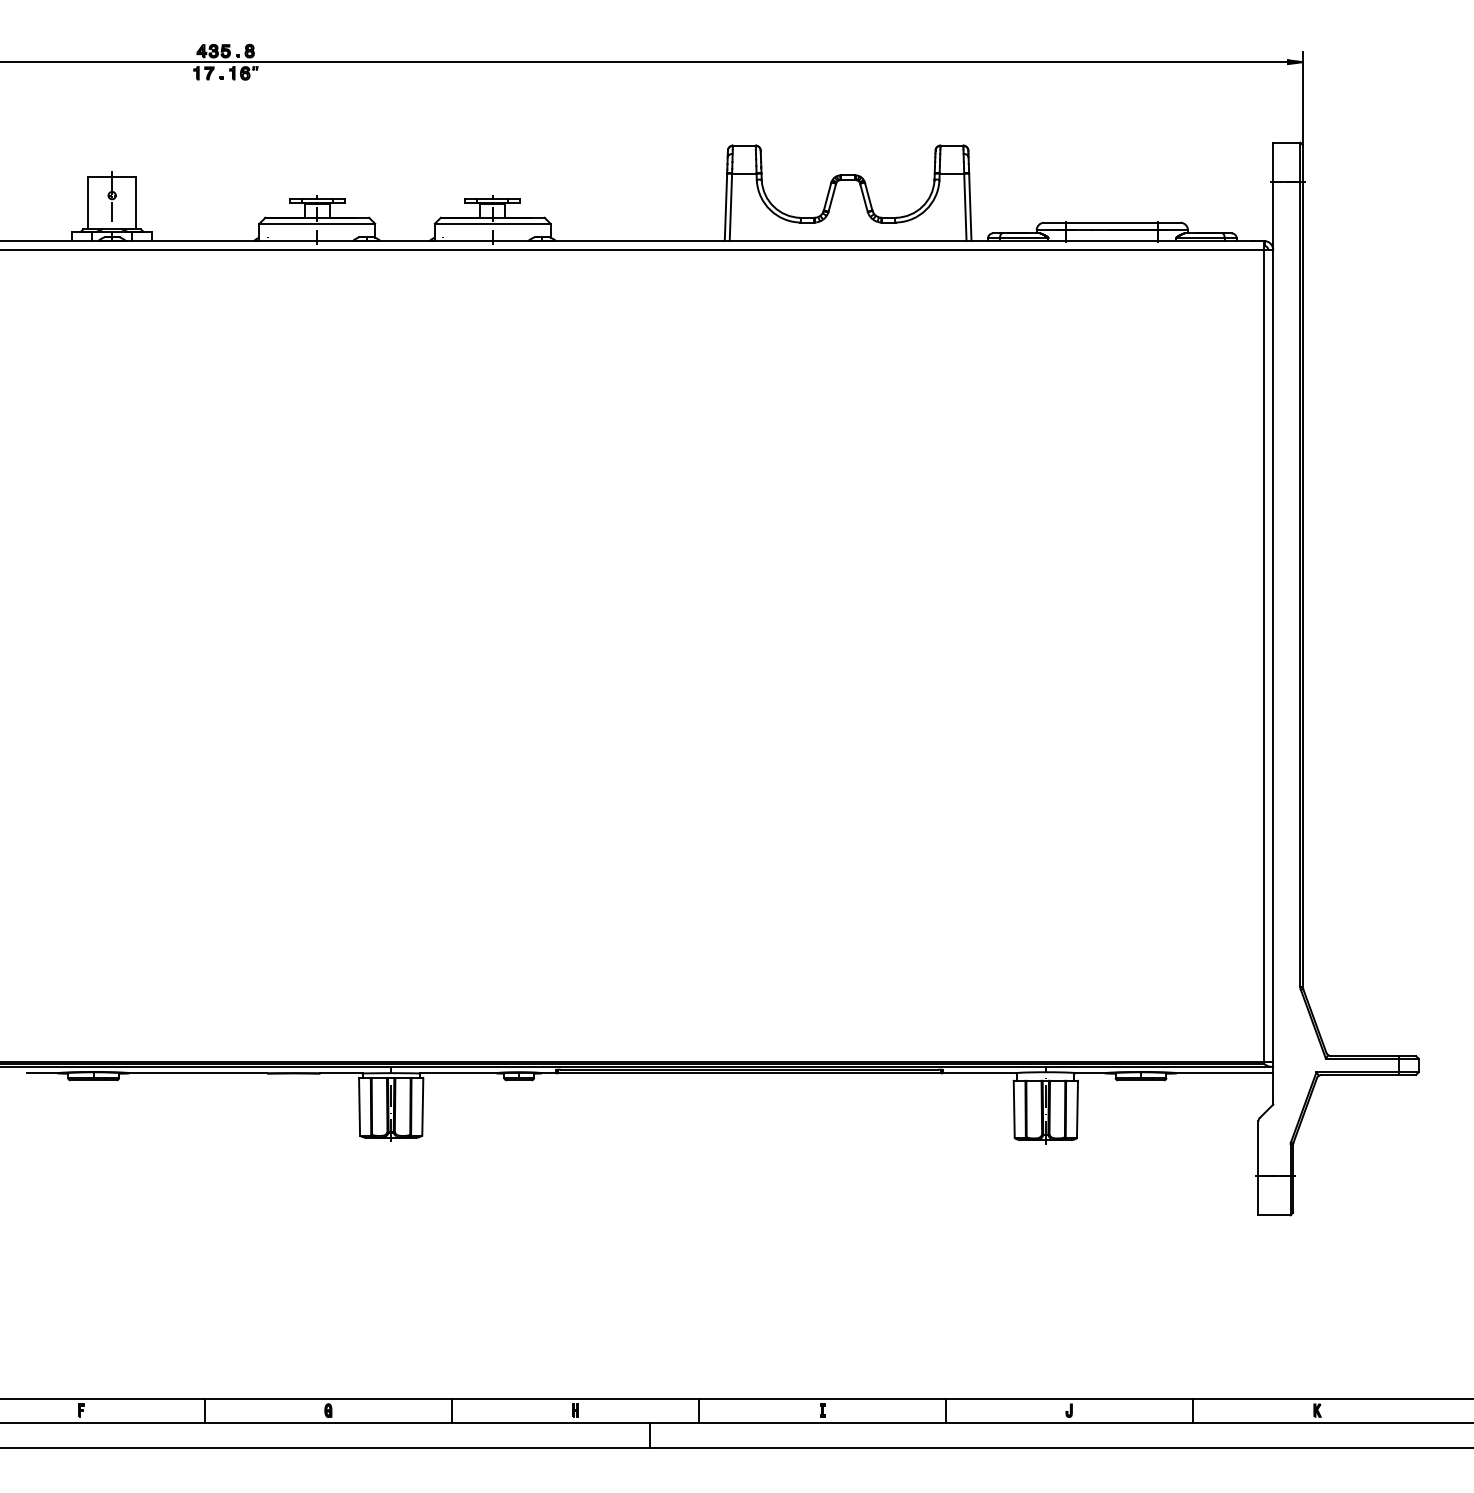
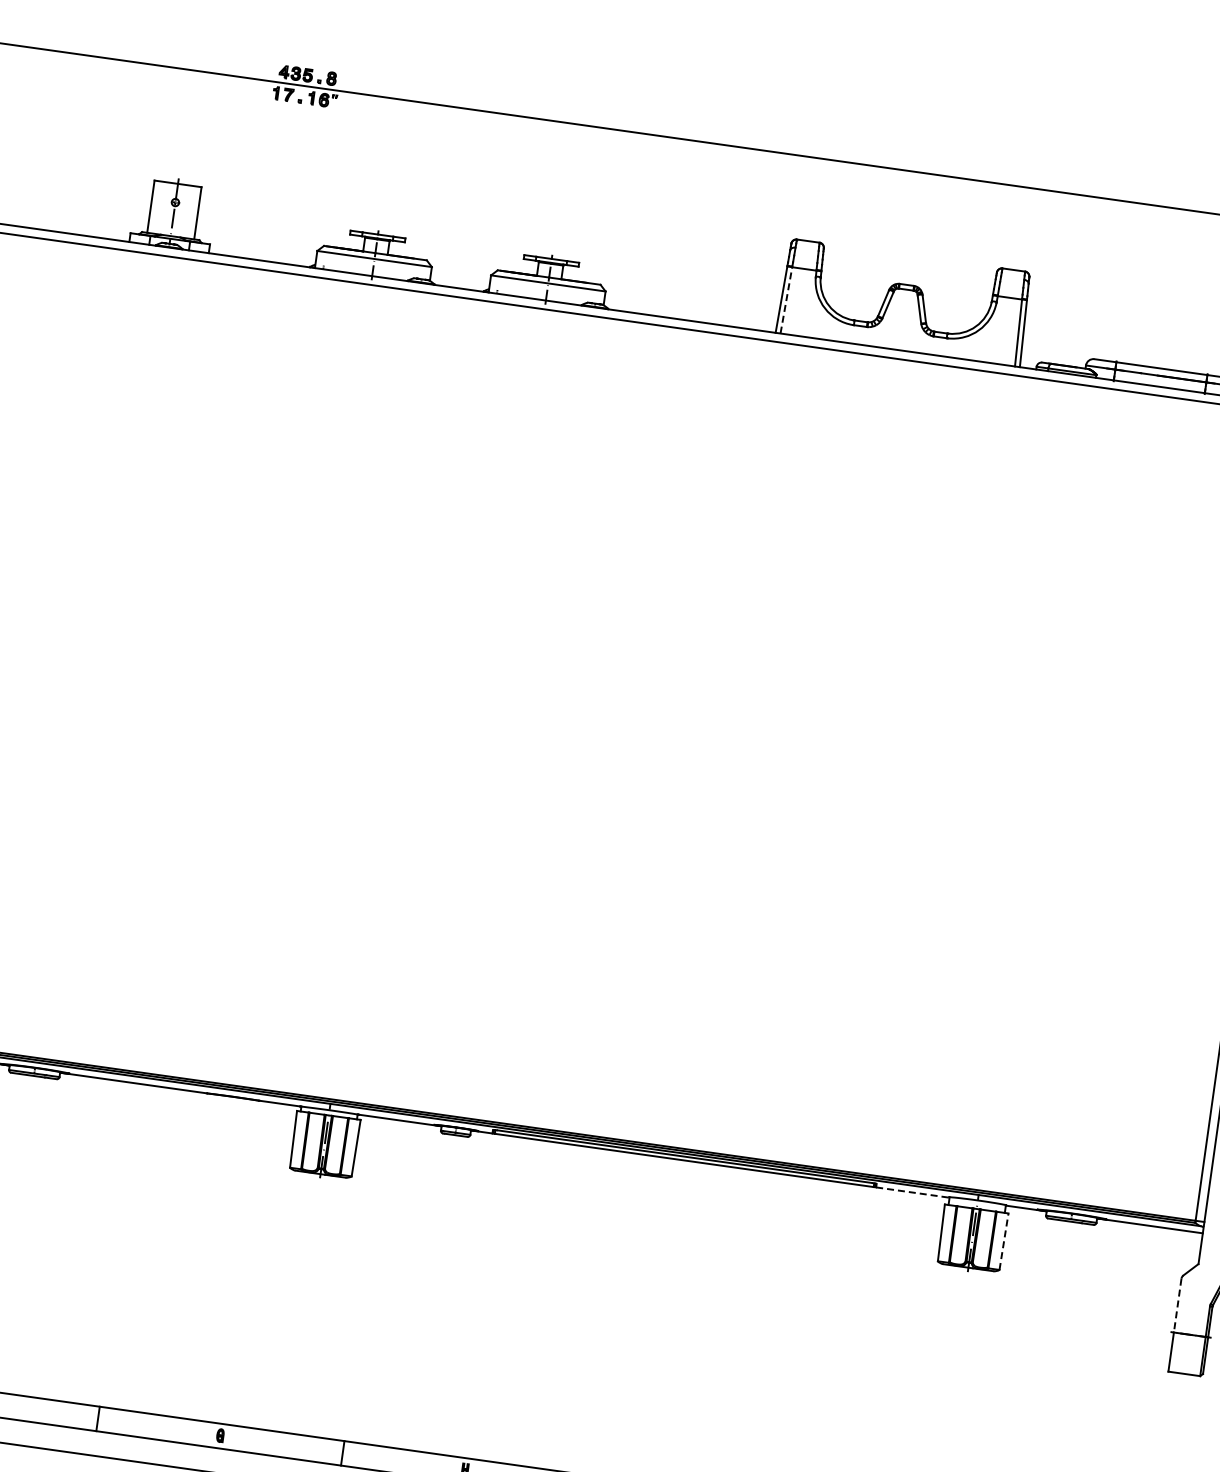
line: (730, 207) -> (785, 300), solid -> dashed
line: (980, 1073) -> (912, 1192), solid -> dashed
line: (1077, 1109) -> (1004, 1241), solid -> dashed
line: (1258, 1149) -> (1177, 1306), solid -> dashed

